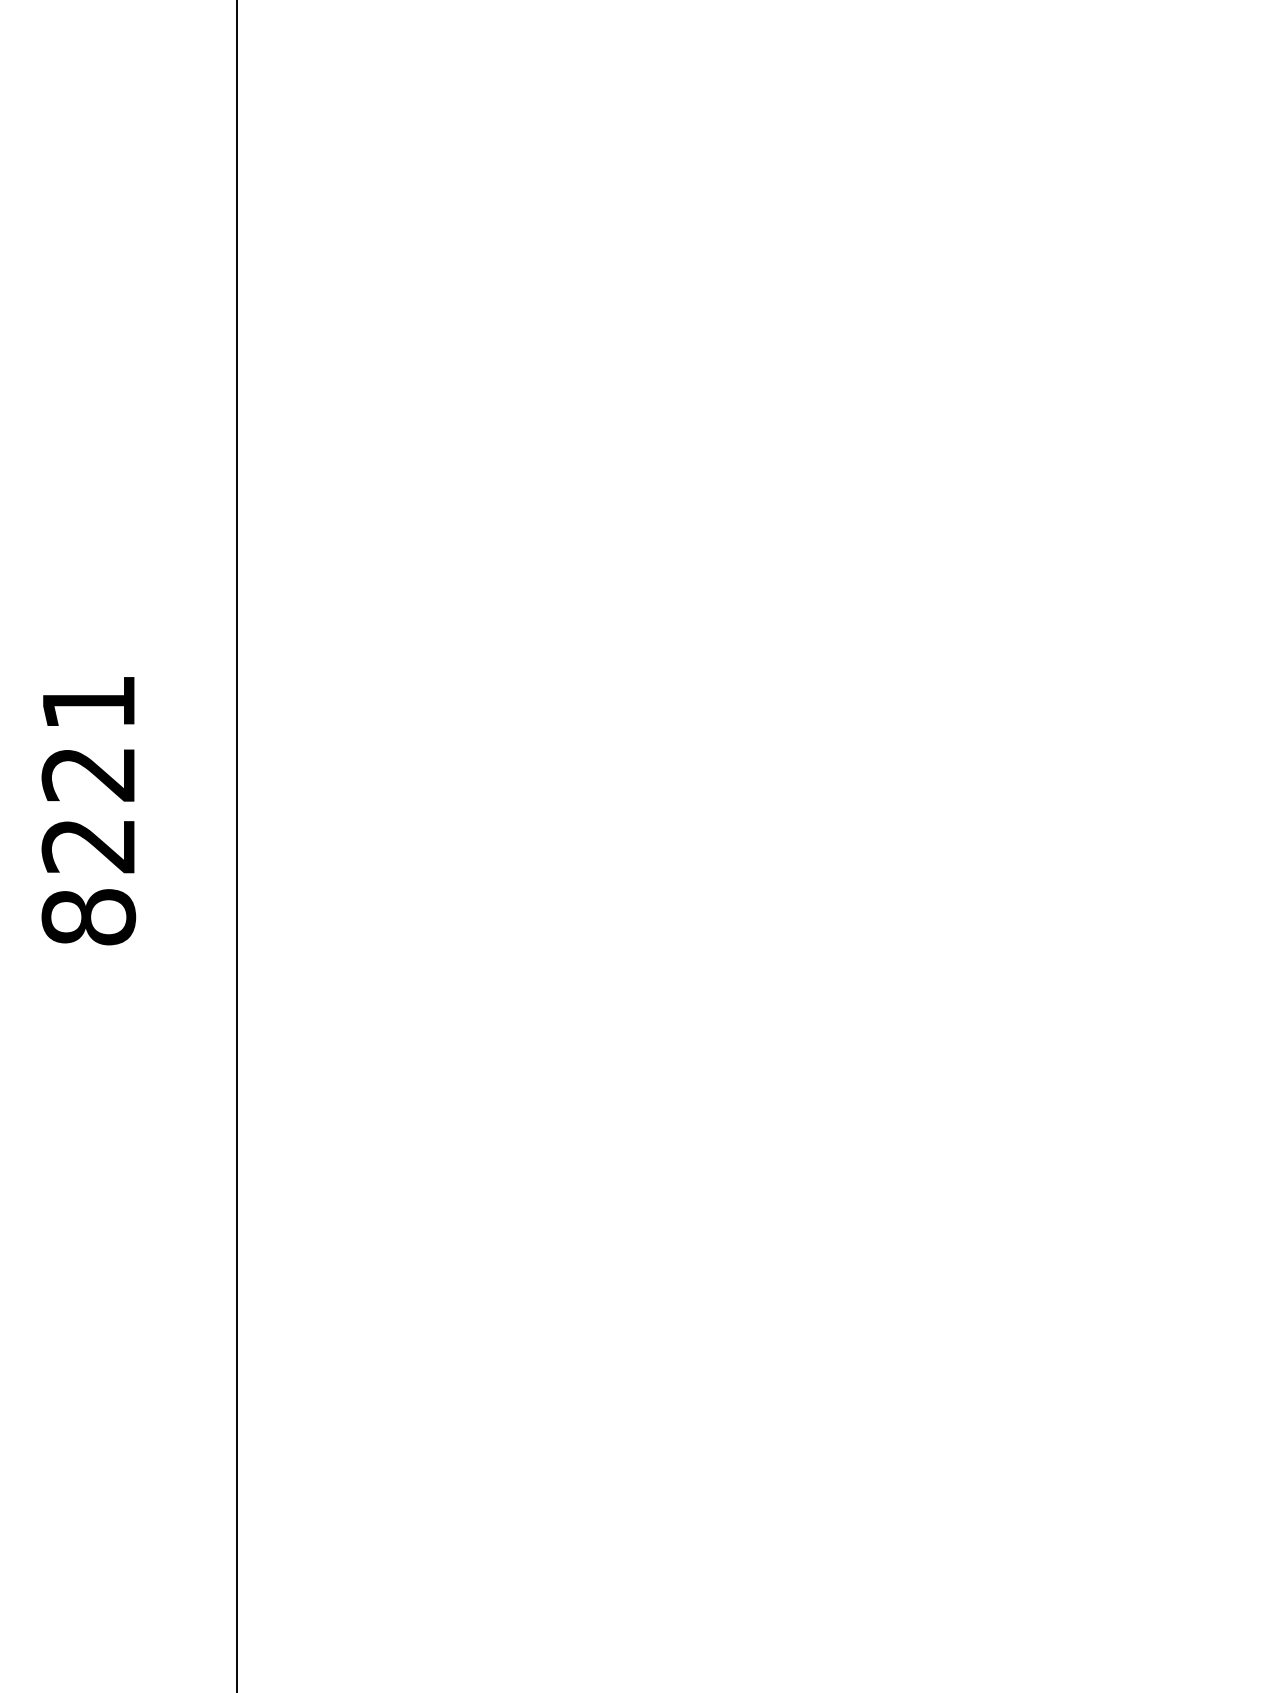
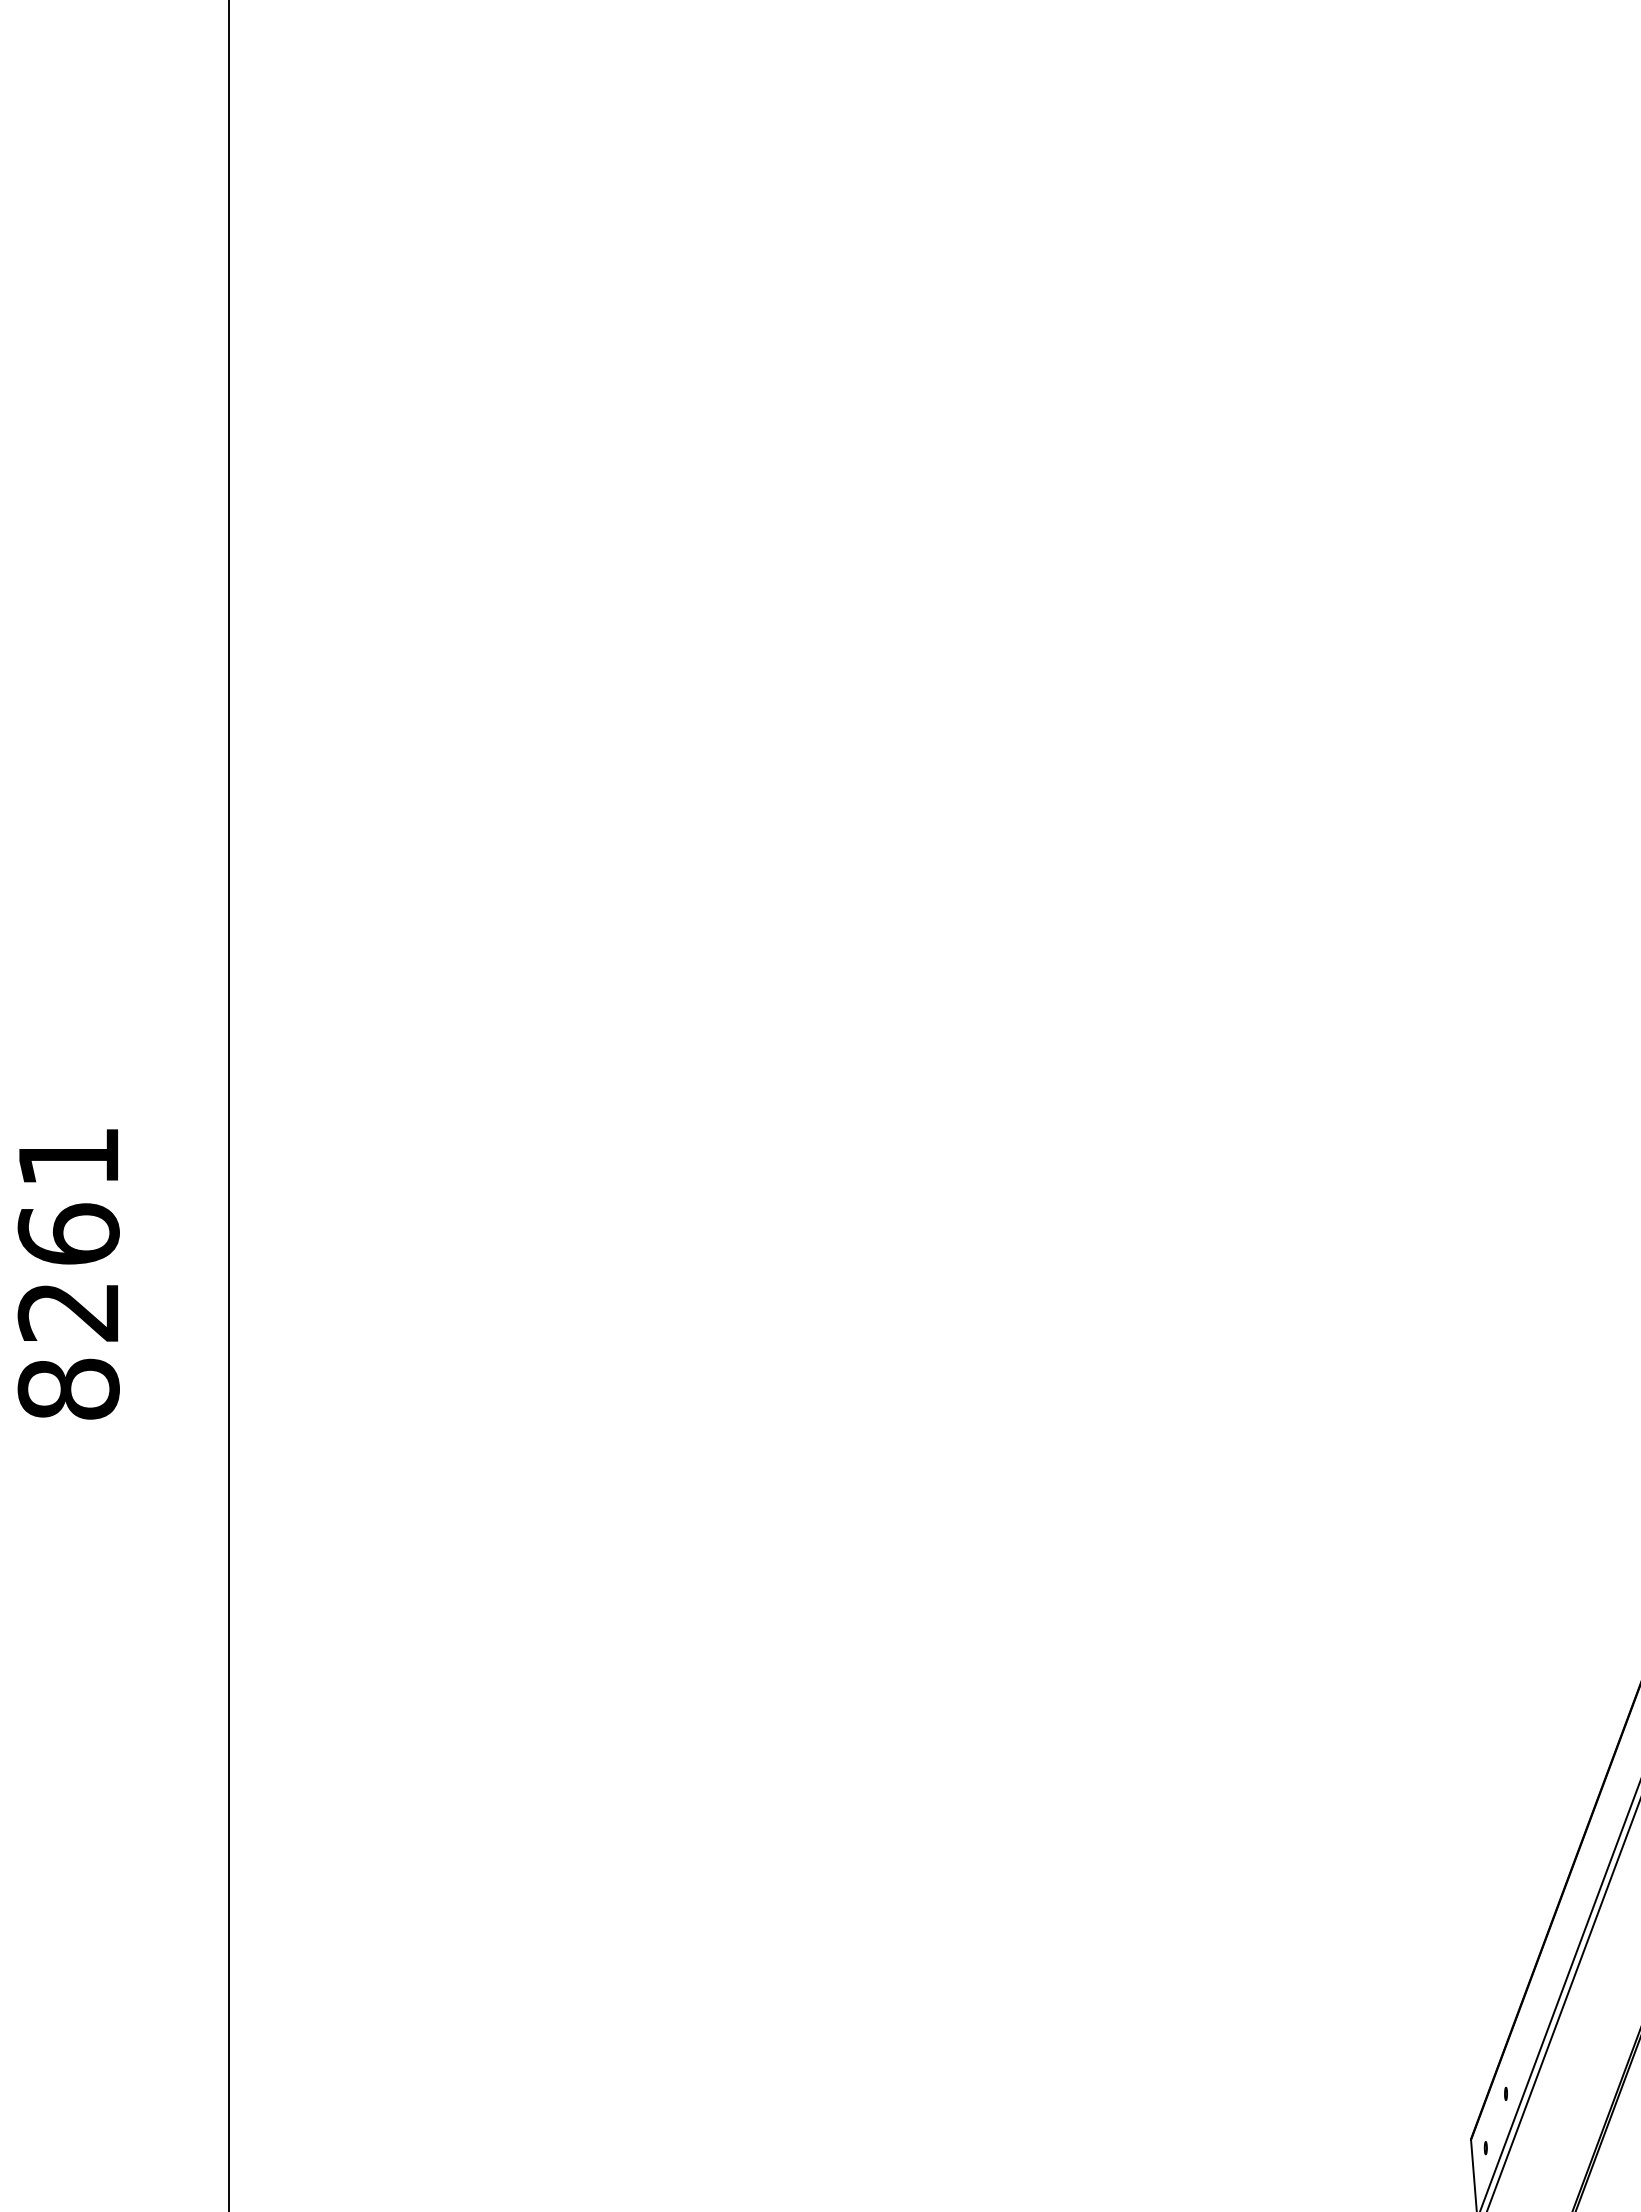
text: (88, 773) -> (68, 1233), 8221 -> 8261

